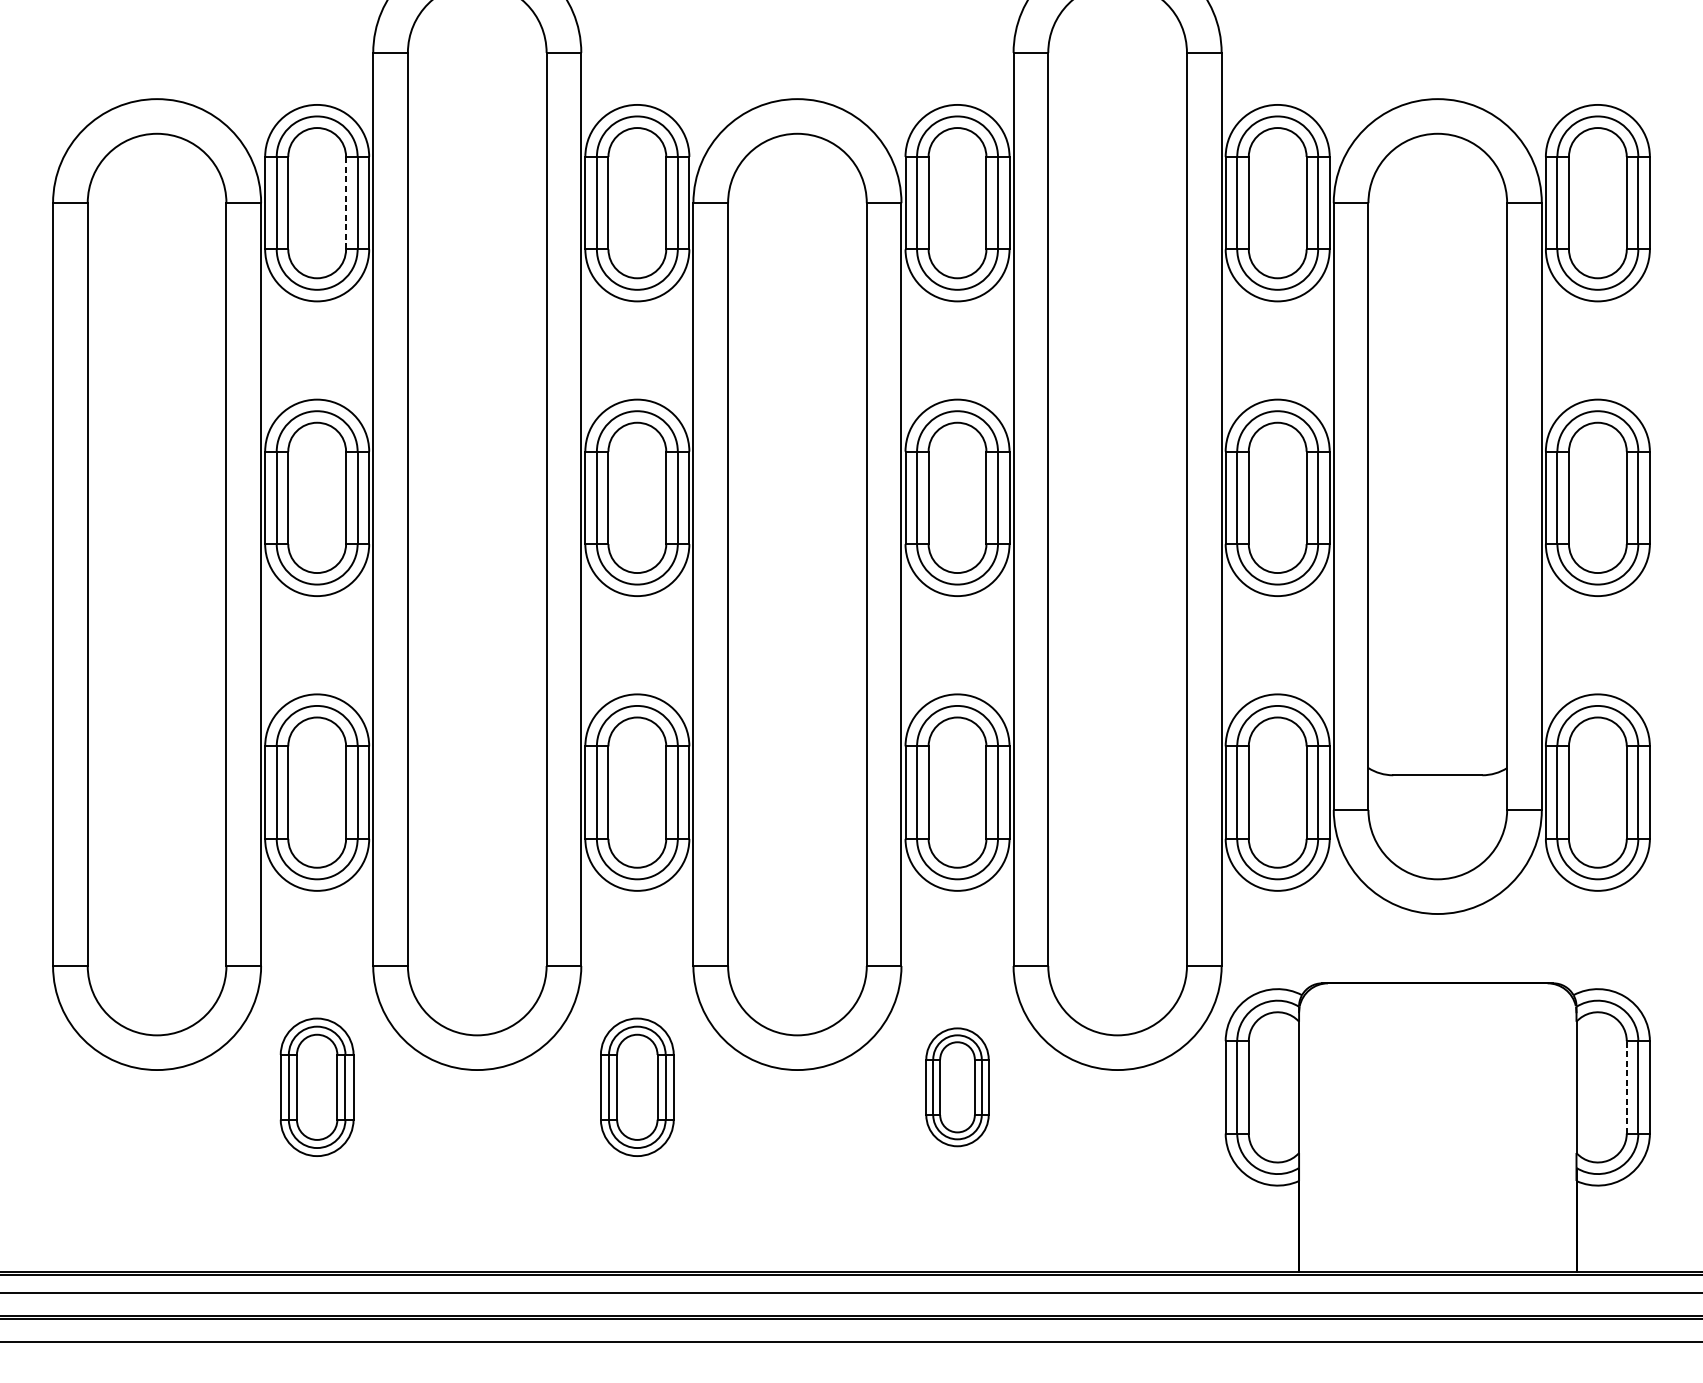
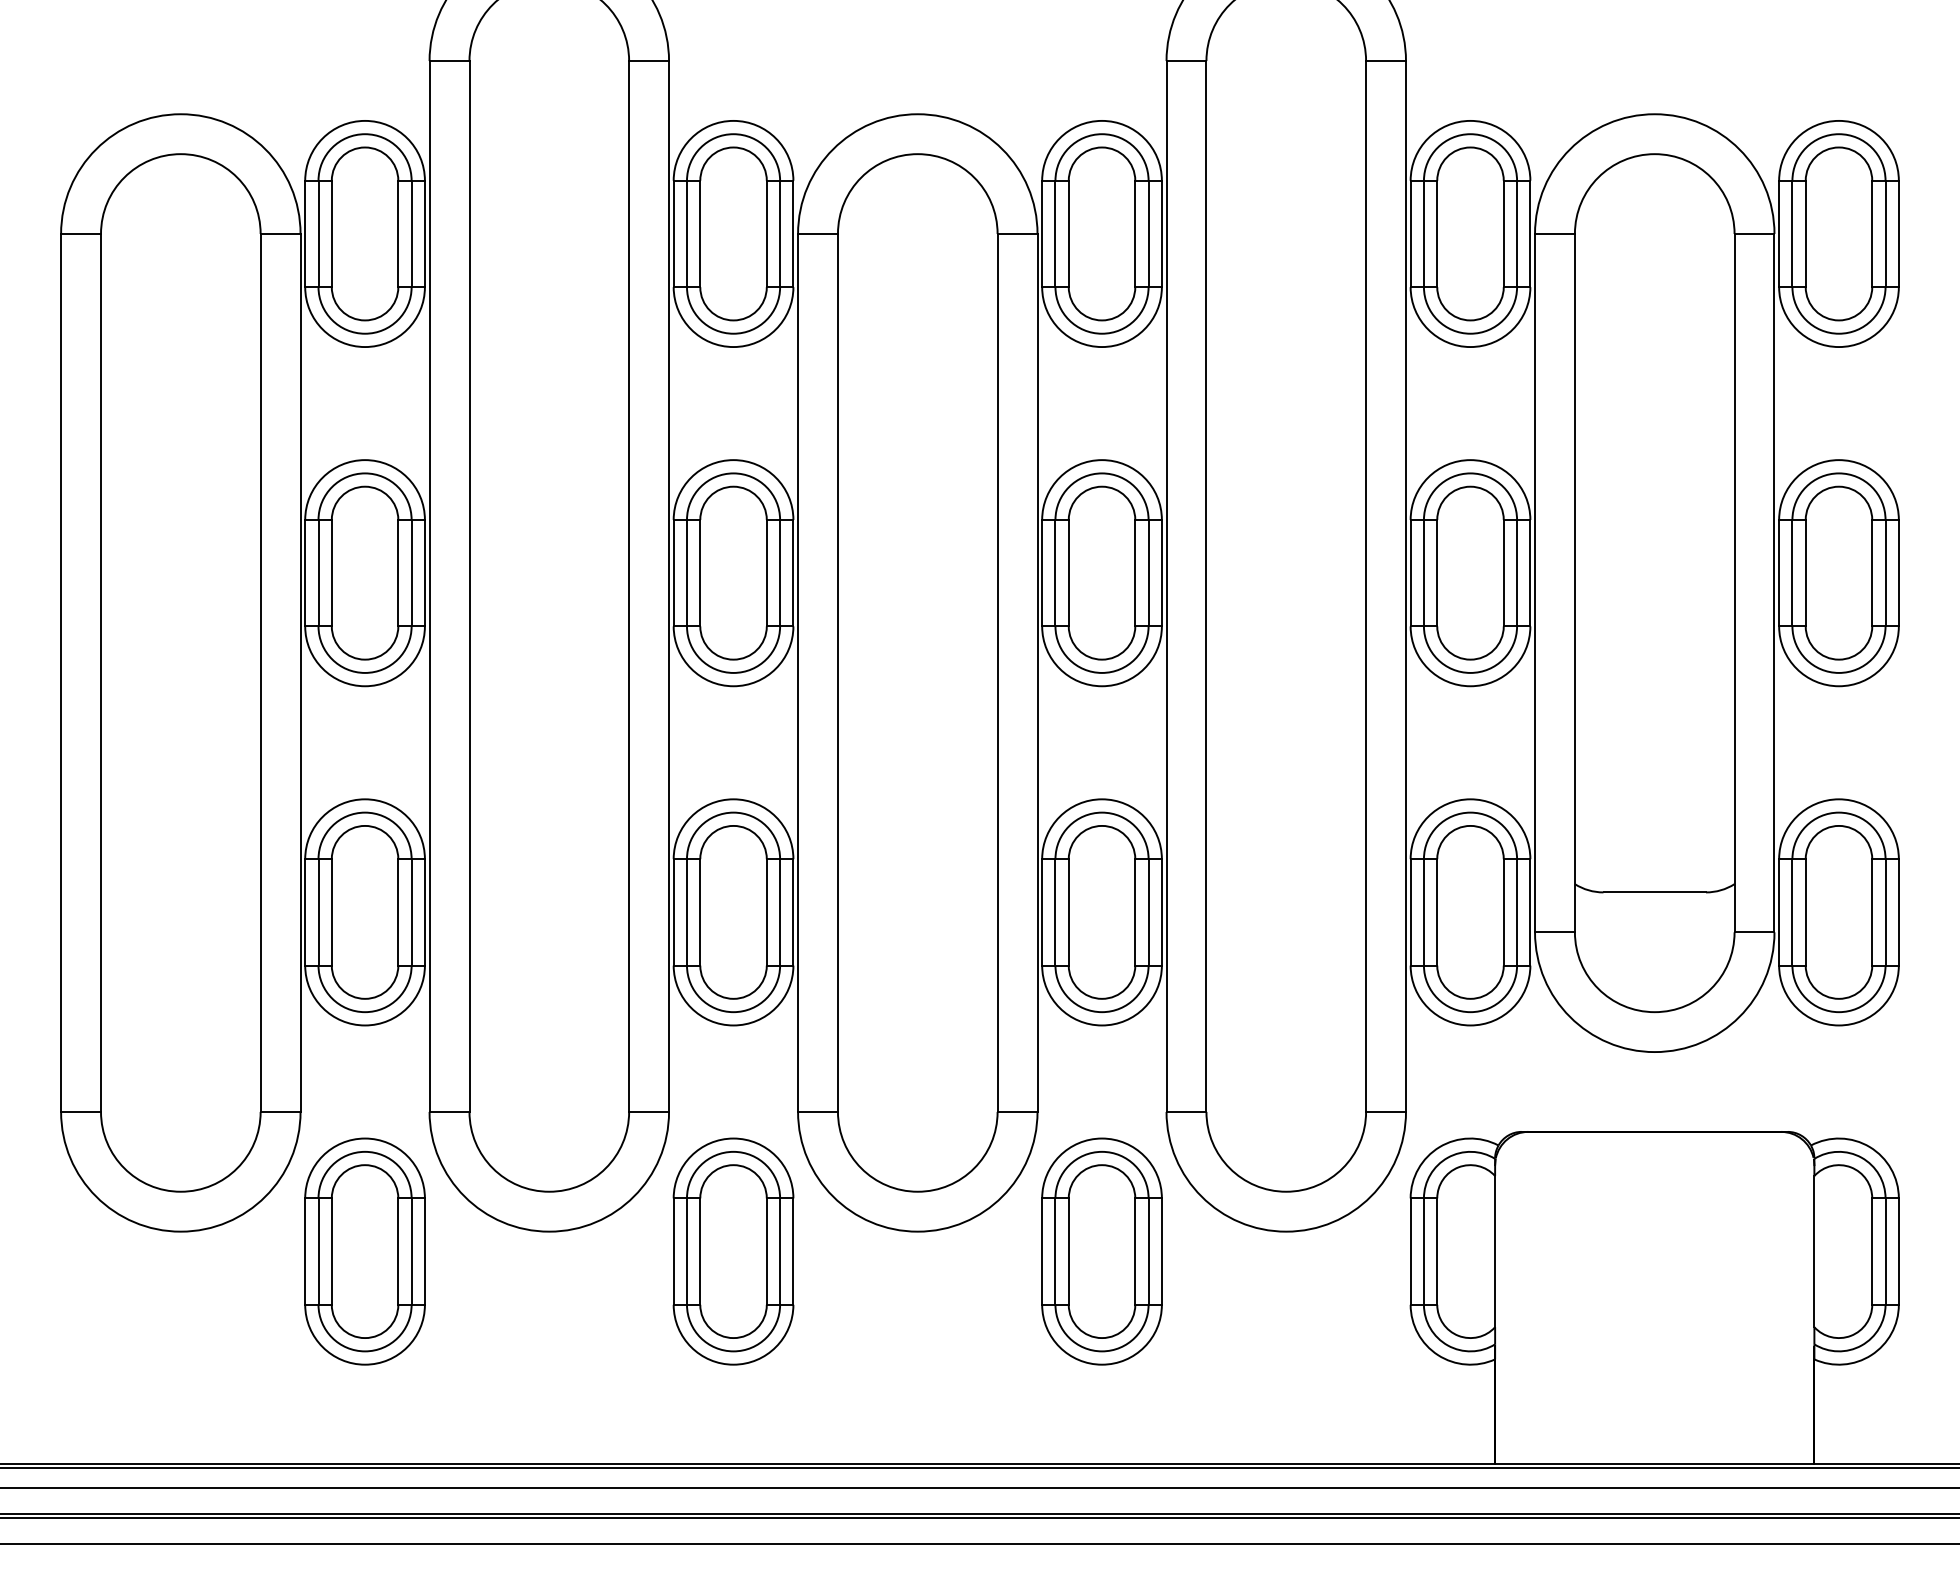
line: (346, 202) -> (398, 233), dashed -> solid
part: (316, 1087) -> (364, 1251), size x1.43
part: (637, 1087) -> (733, 1251), size x1.43
part: (957, 1087) -> (1101, 1251), size x1.67
line: (1626, 1087) -> (1872, 1251), dashed -> solid

